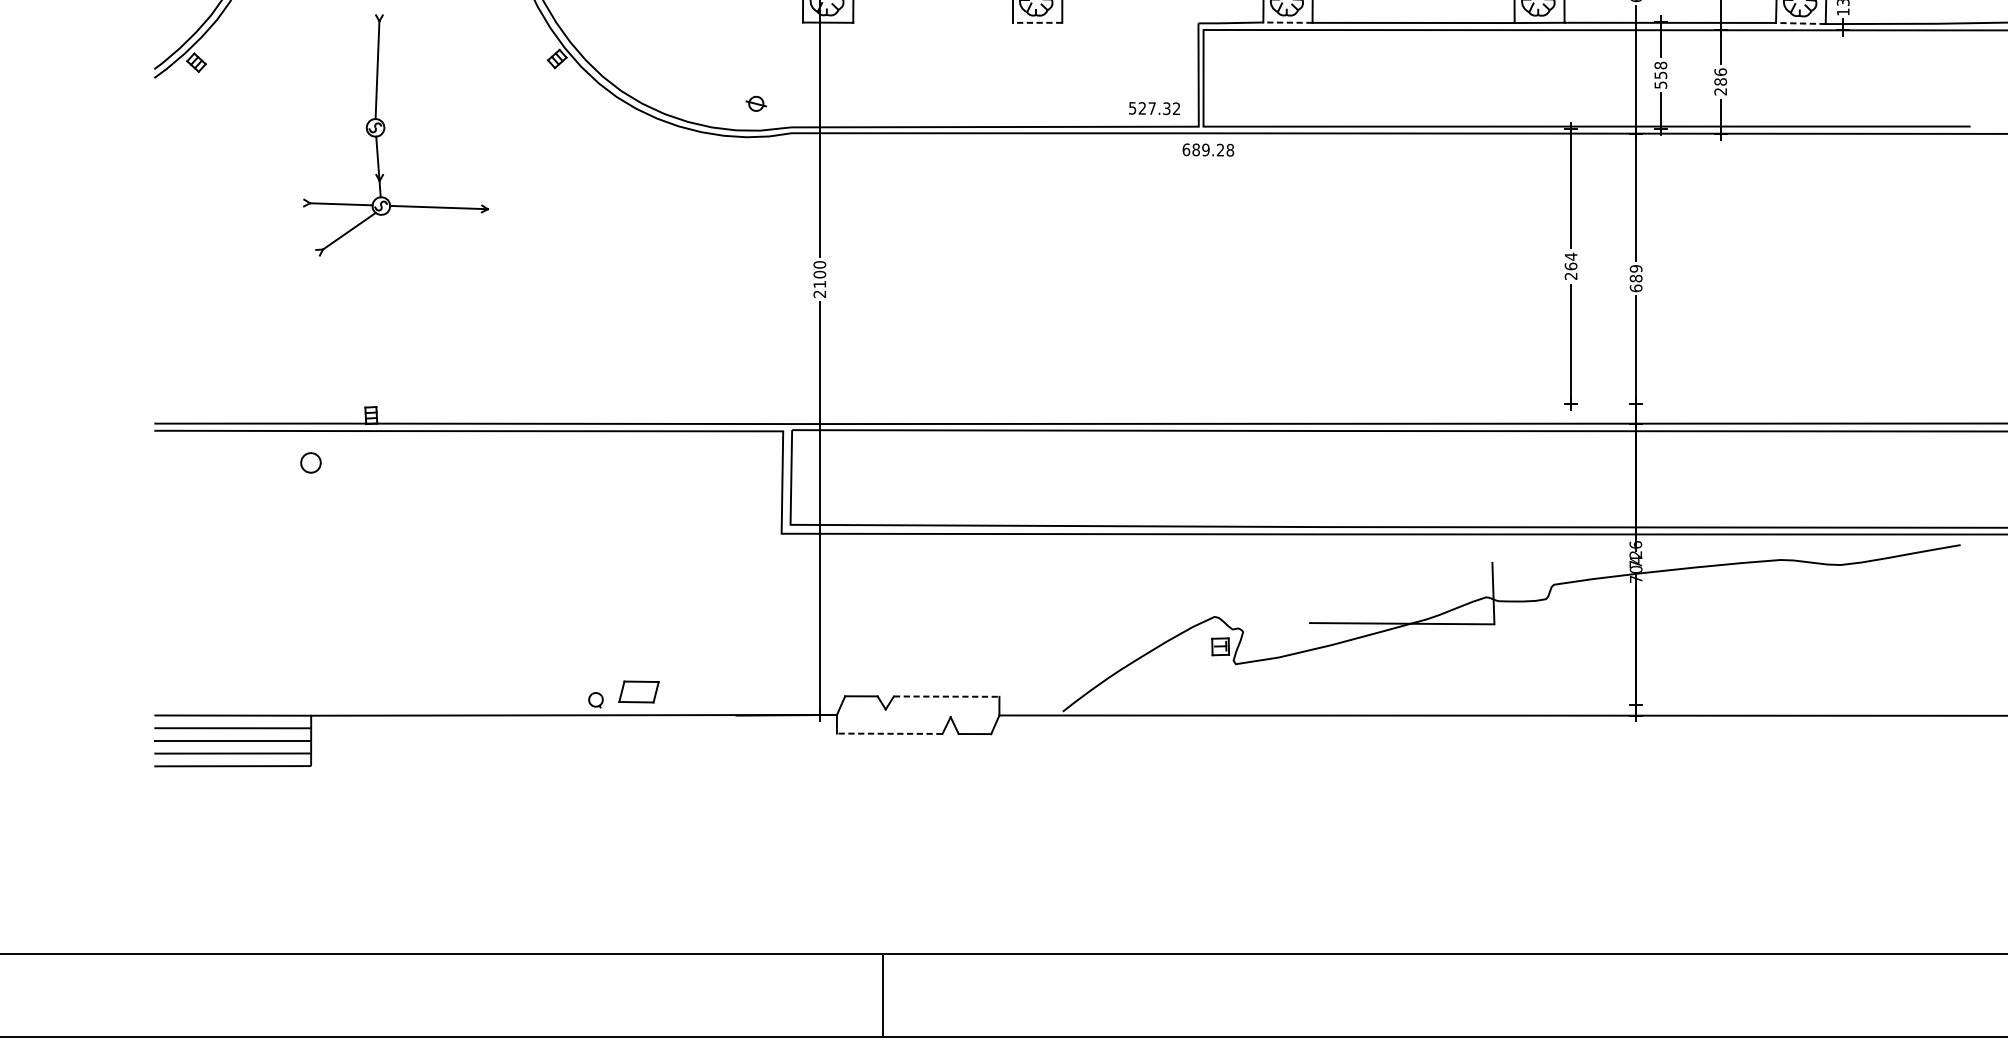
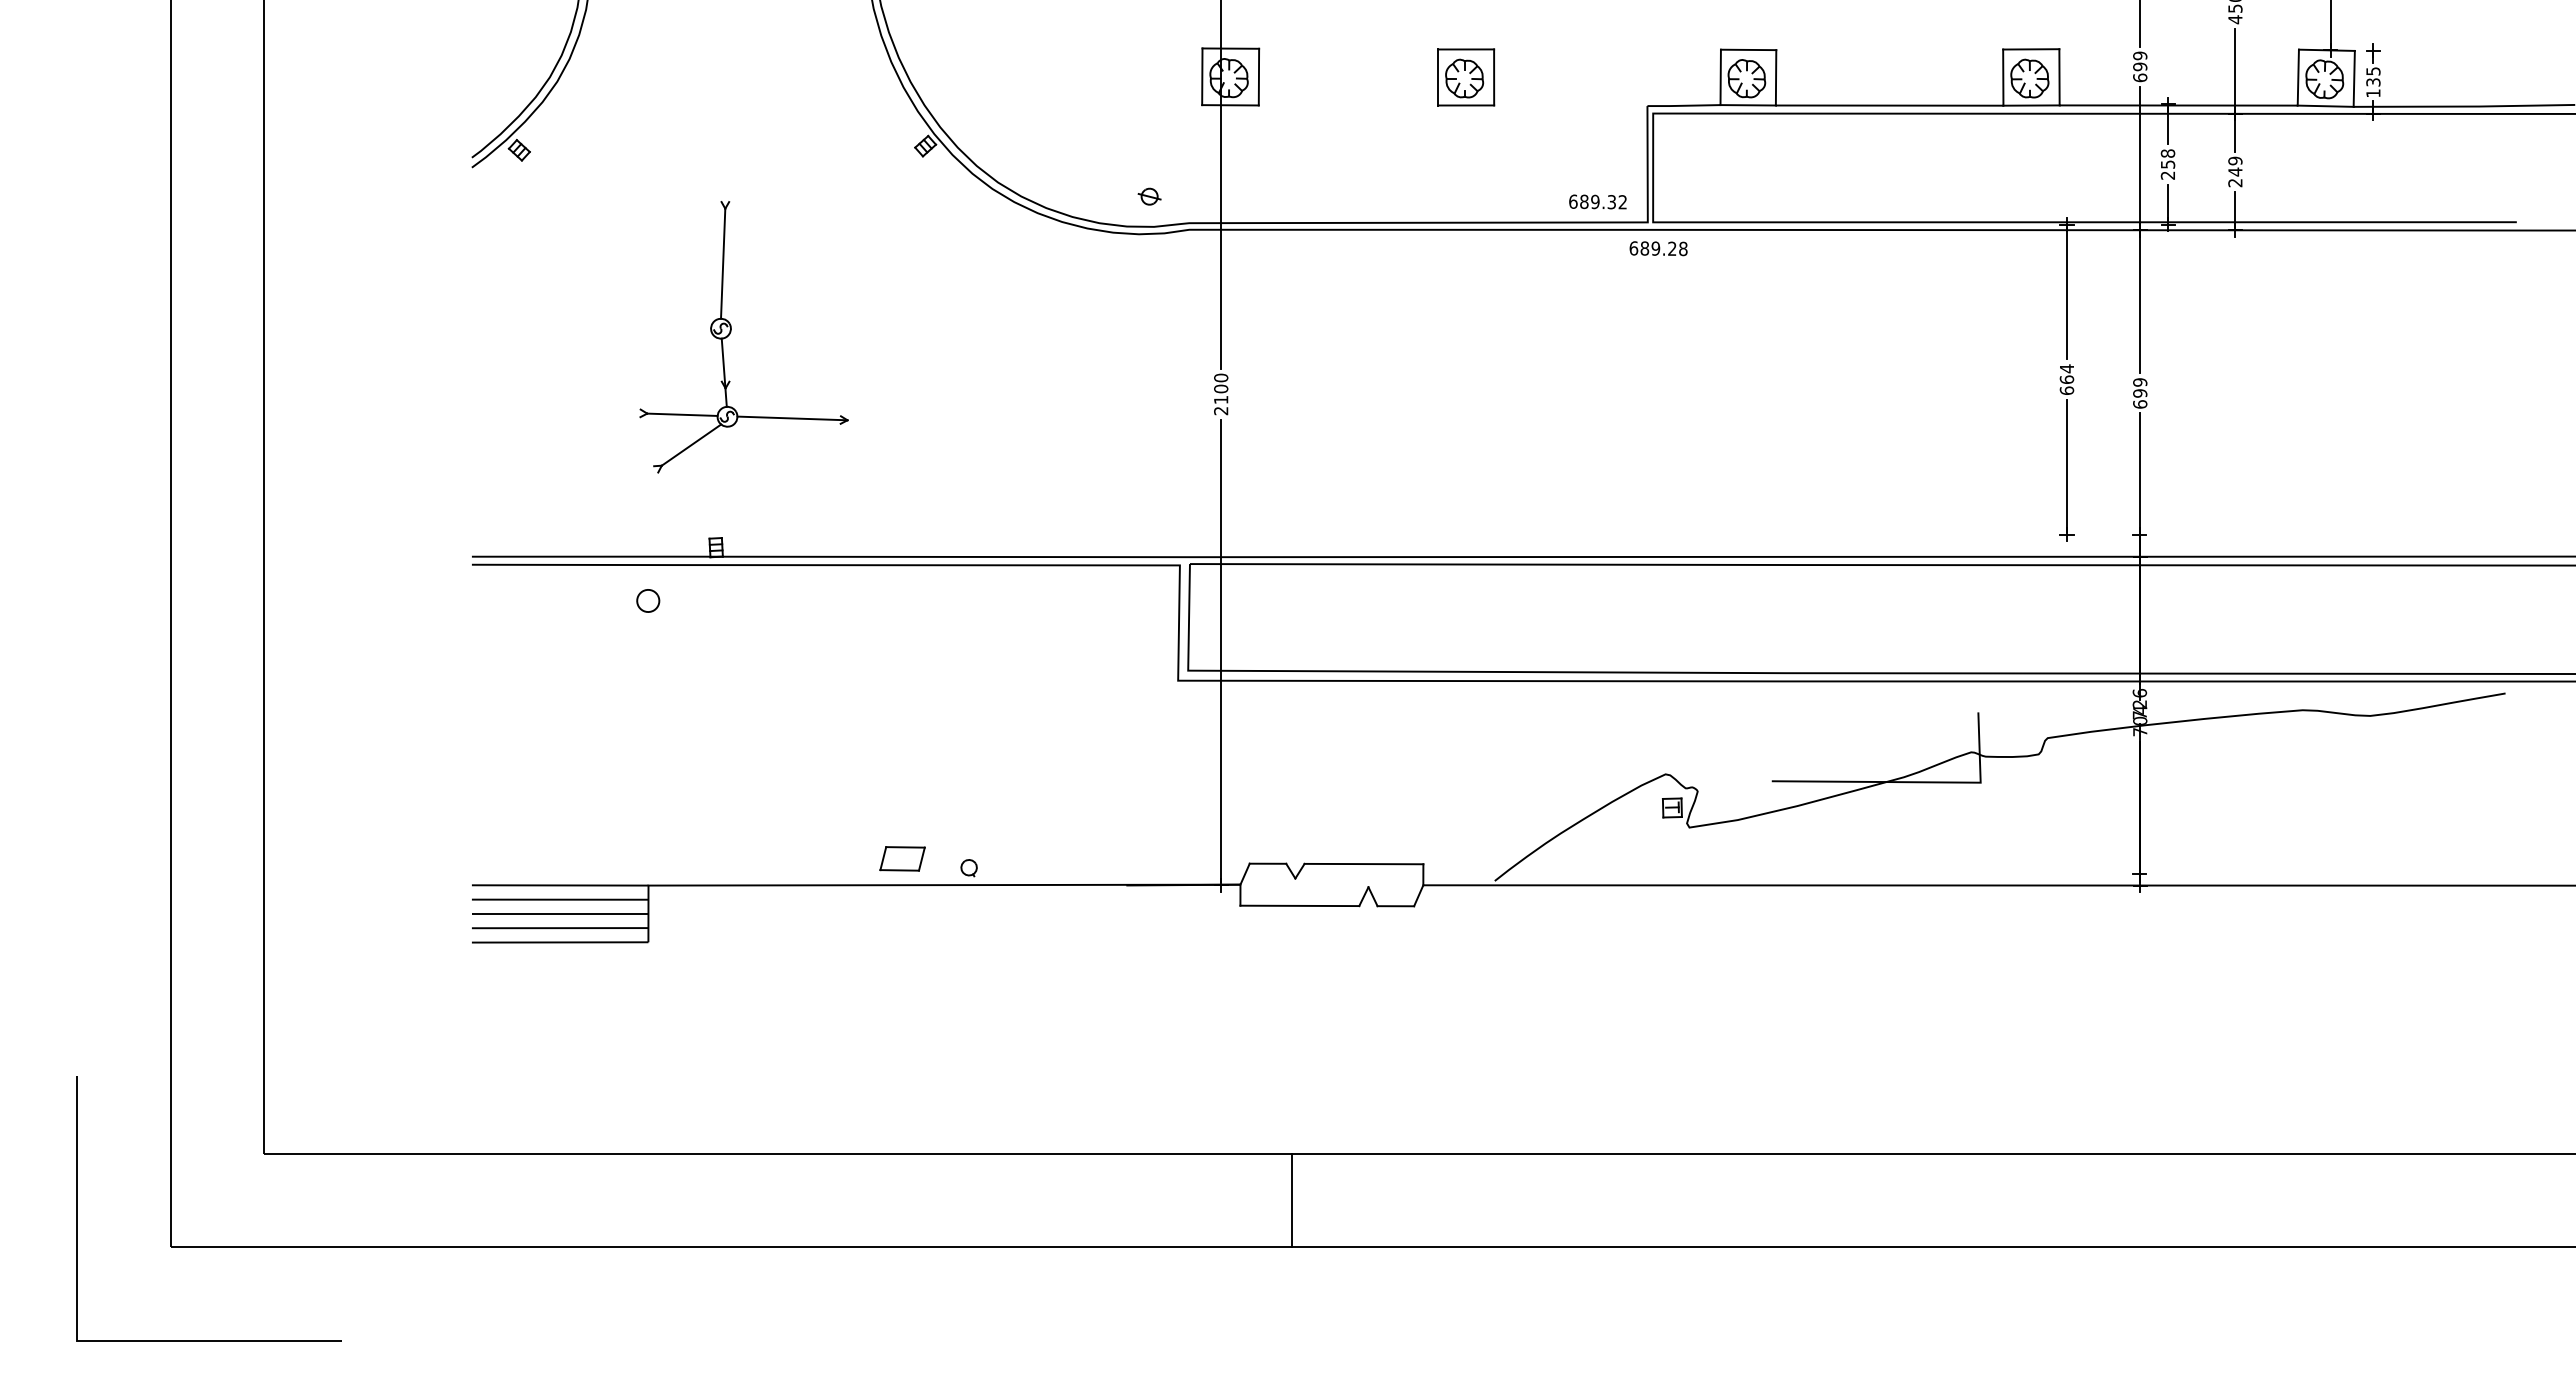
line: (1036, 22) -> (1465, 105), dashed -> solid
line: (1288, 22) -> (1748, 105), dashed -> solid
line: (1800, 23) -> (2325, 106), dashed -> solid
text: (1720, 77) -> (2235, 166), 286 -> 249
text: (1660, 85) -> (2167, 175), 558 -> 258
text: (1142, 108) -> (1584, 201), 527.32 -> 689.32
part: (384, 131) -> (731, 332), moved
text: (1570, 275) -> (2066, 390), 264 -> 664
text: (1636, 278) -> (2140, 393), 689 -> 699
part: (638, 691) -> (902, 858), moved
line: (947, 697) -> (1364, 864), dashed -> solid
line: (889, 733) -> (1299, 905), dashed -> solid

